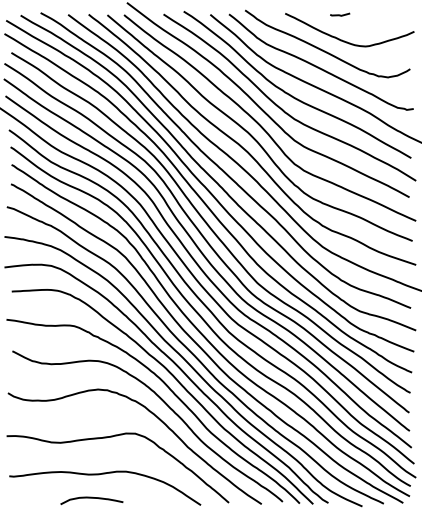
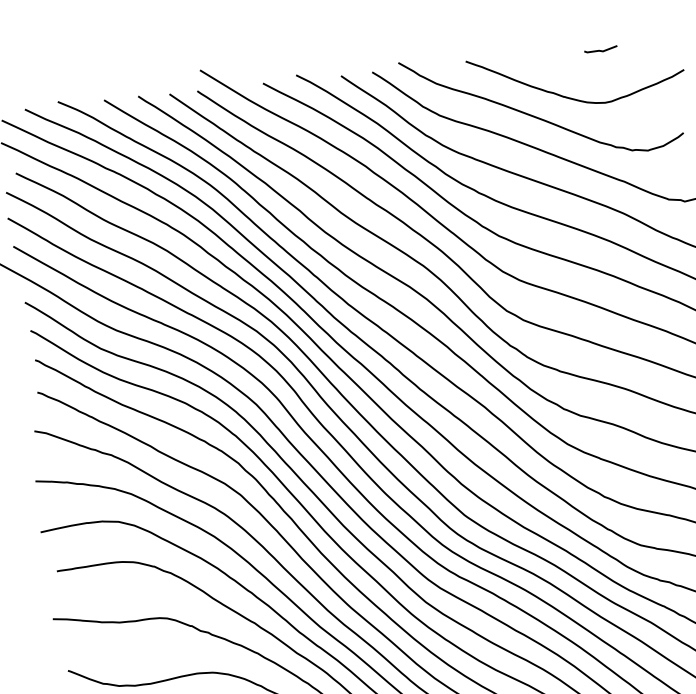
line: (340, 14) -> (601, 49), moved

